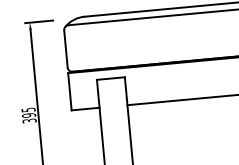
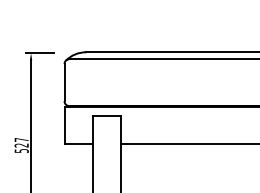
text: (28, 115) -> (21, 145), 395 -> 527

